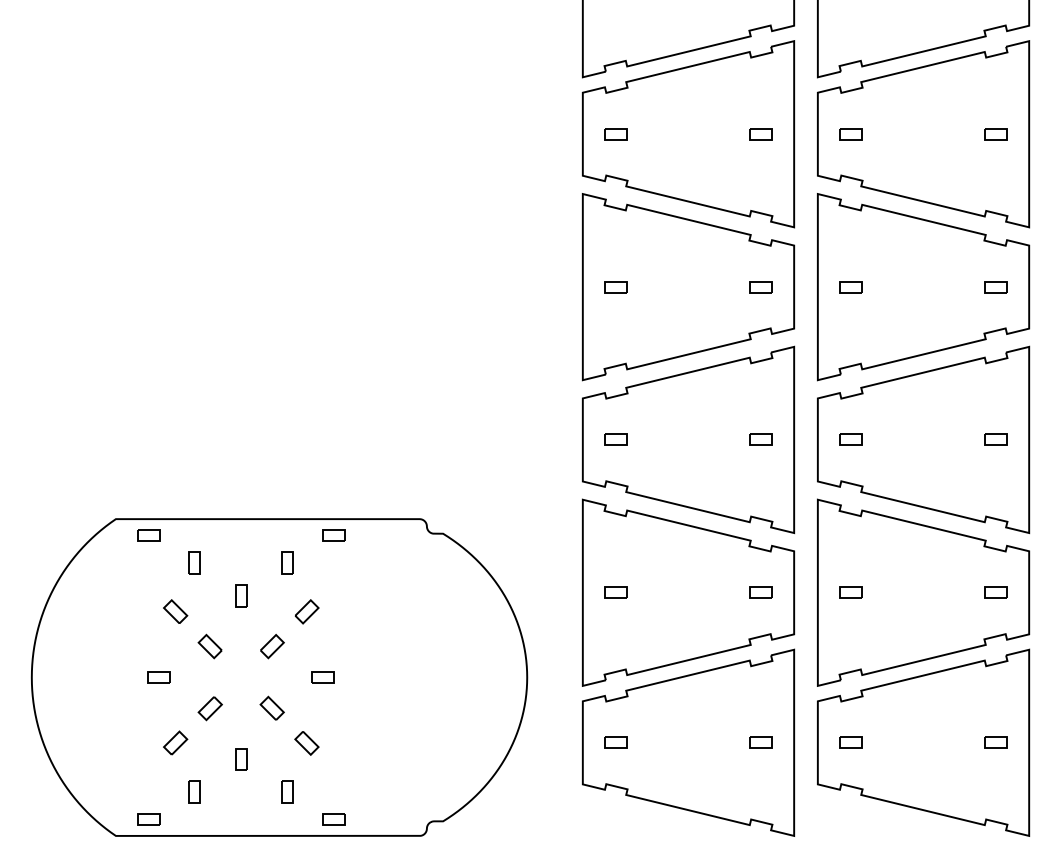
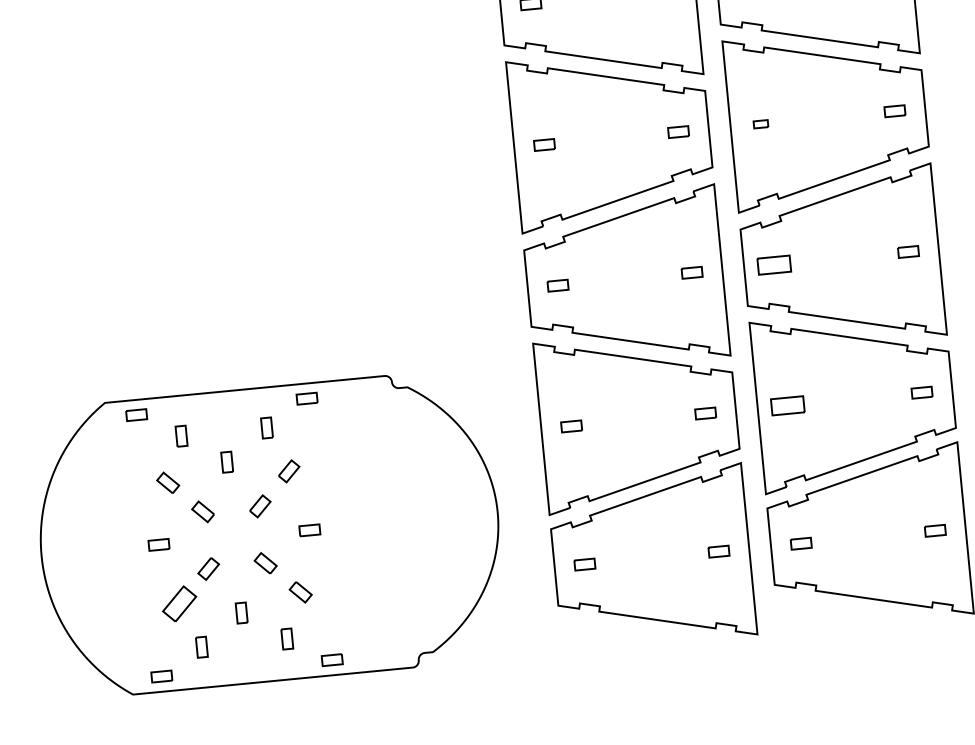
part: (850, 287) -> (760, 124), size x0.7
part: (850, 439) -> (774, 264), size x1.6
part: (850, 592) -> (787, 405), size x1.6
part: (175, 742) -> (179, 603), size x1.6

